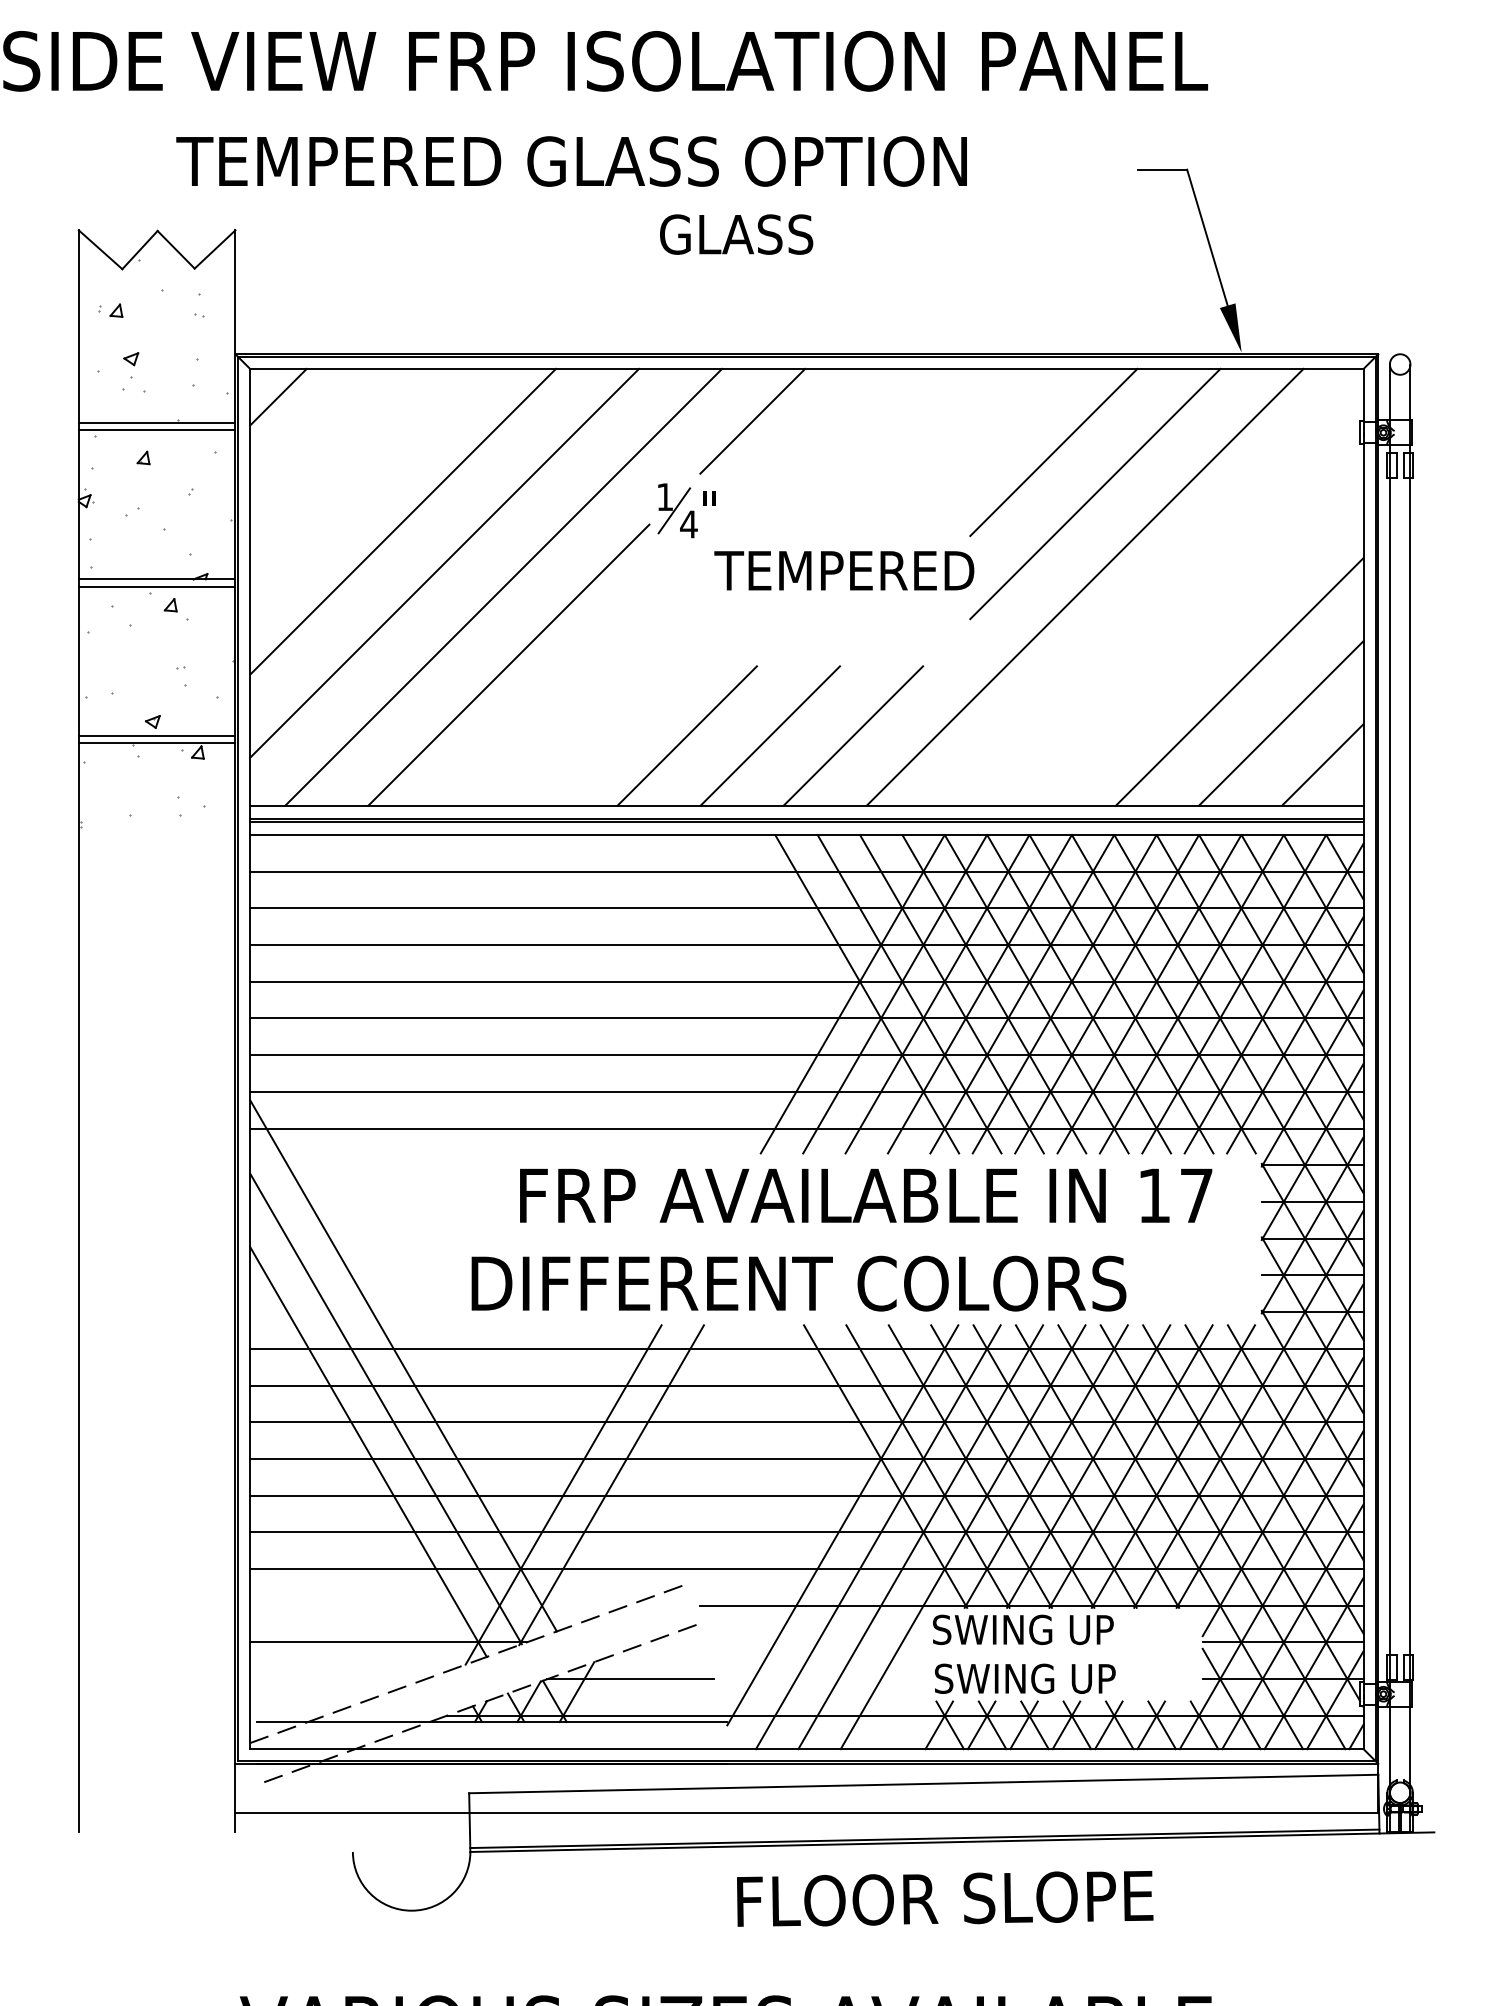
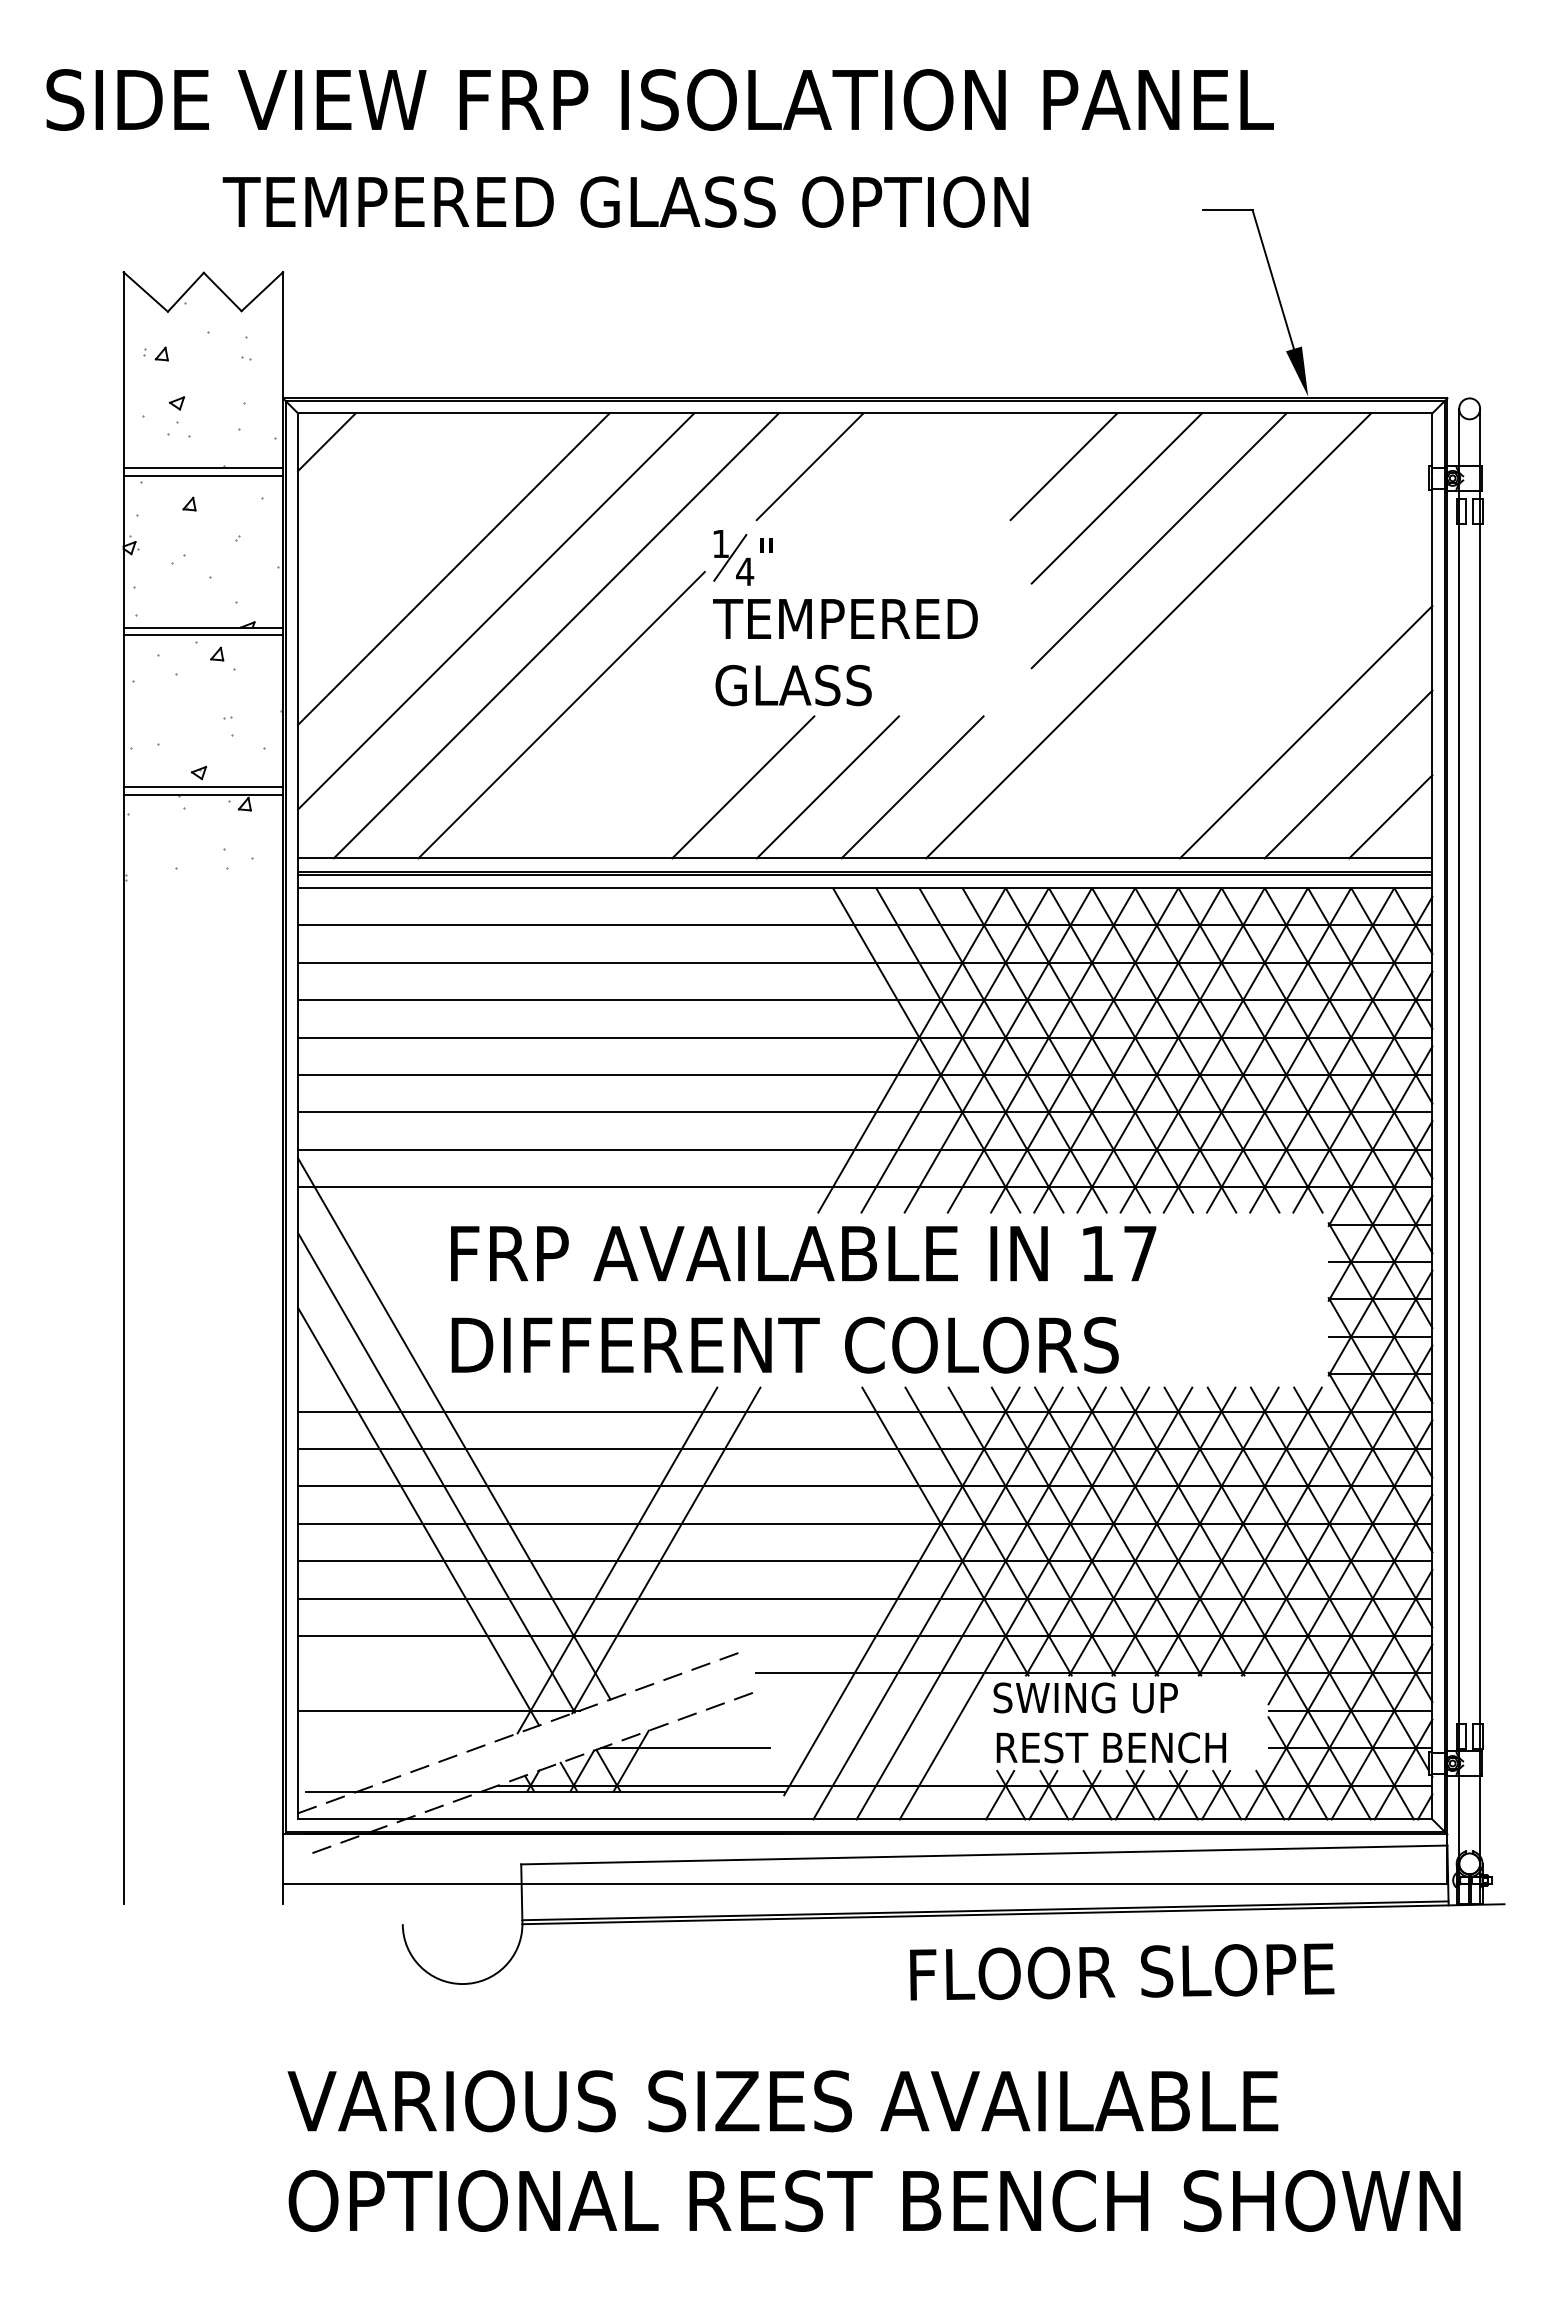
text: (736, 234) -> (793, 685), moved
line: (1001, 421) -> (1063, 466), added
text: (844, 570) -> (845, 618), moved
text: (866, 1195) -> (803, 1253), moved
text: (798, 1282) -> (784, 1344), moved
text: (1047, 1678) -> (1110, 1747), SWING UP -> REST BENCH
text: (945, 1898) -> (1122, 1971), moved

